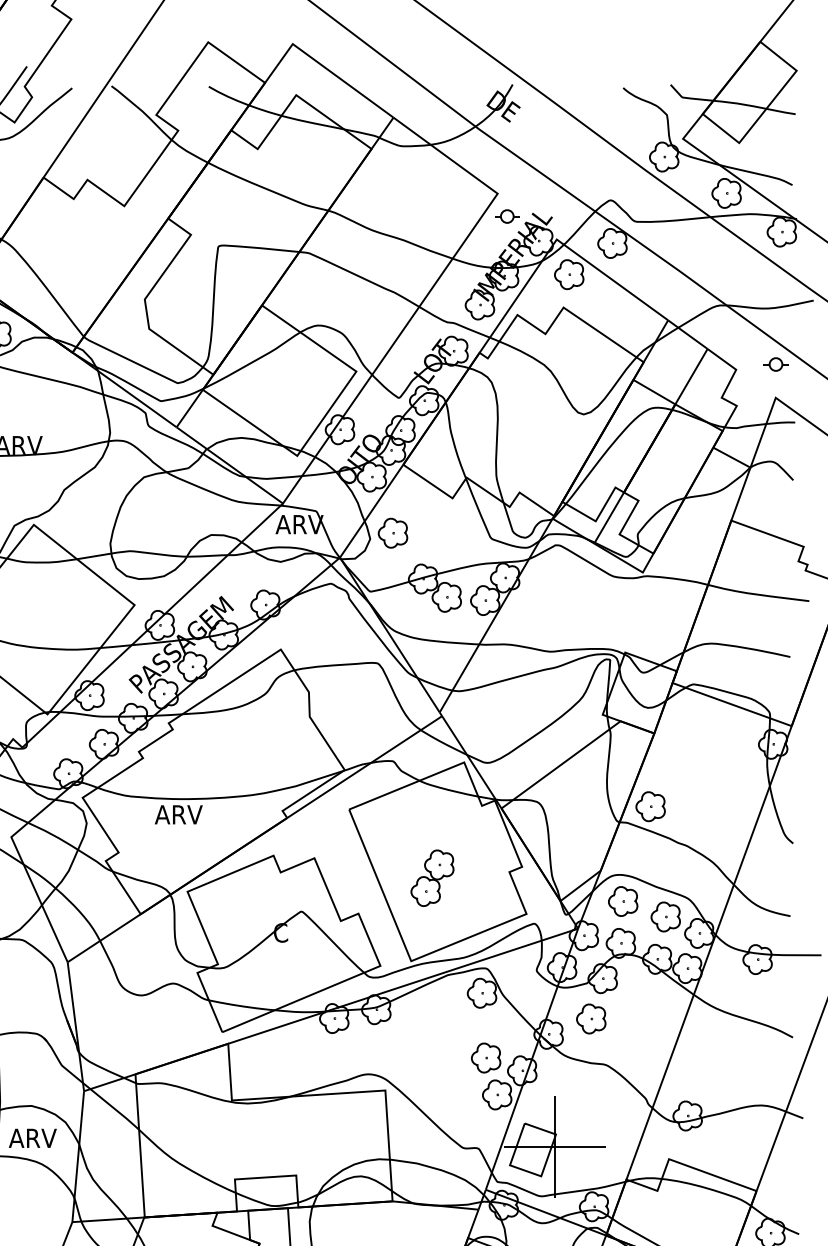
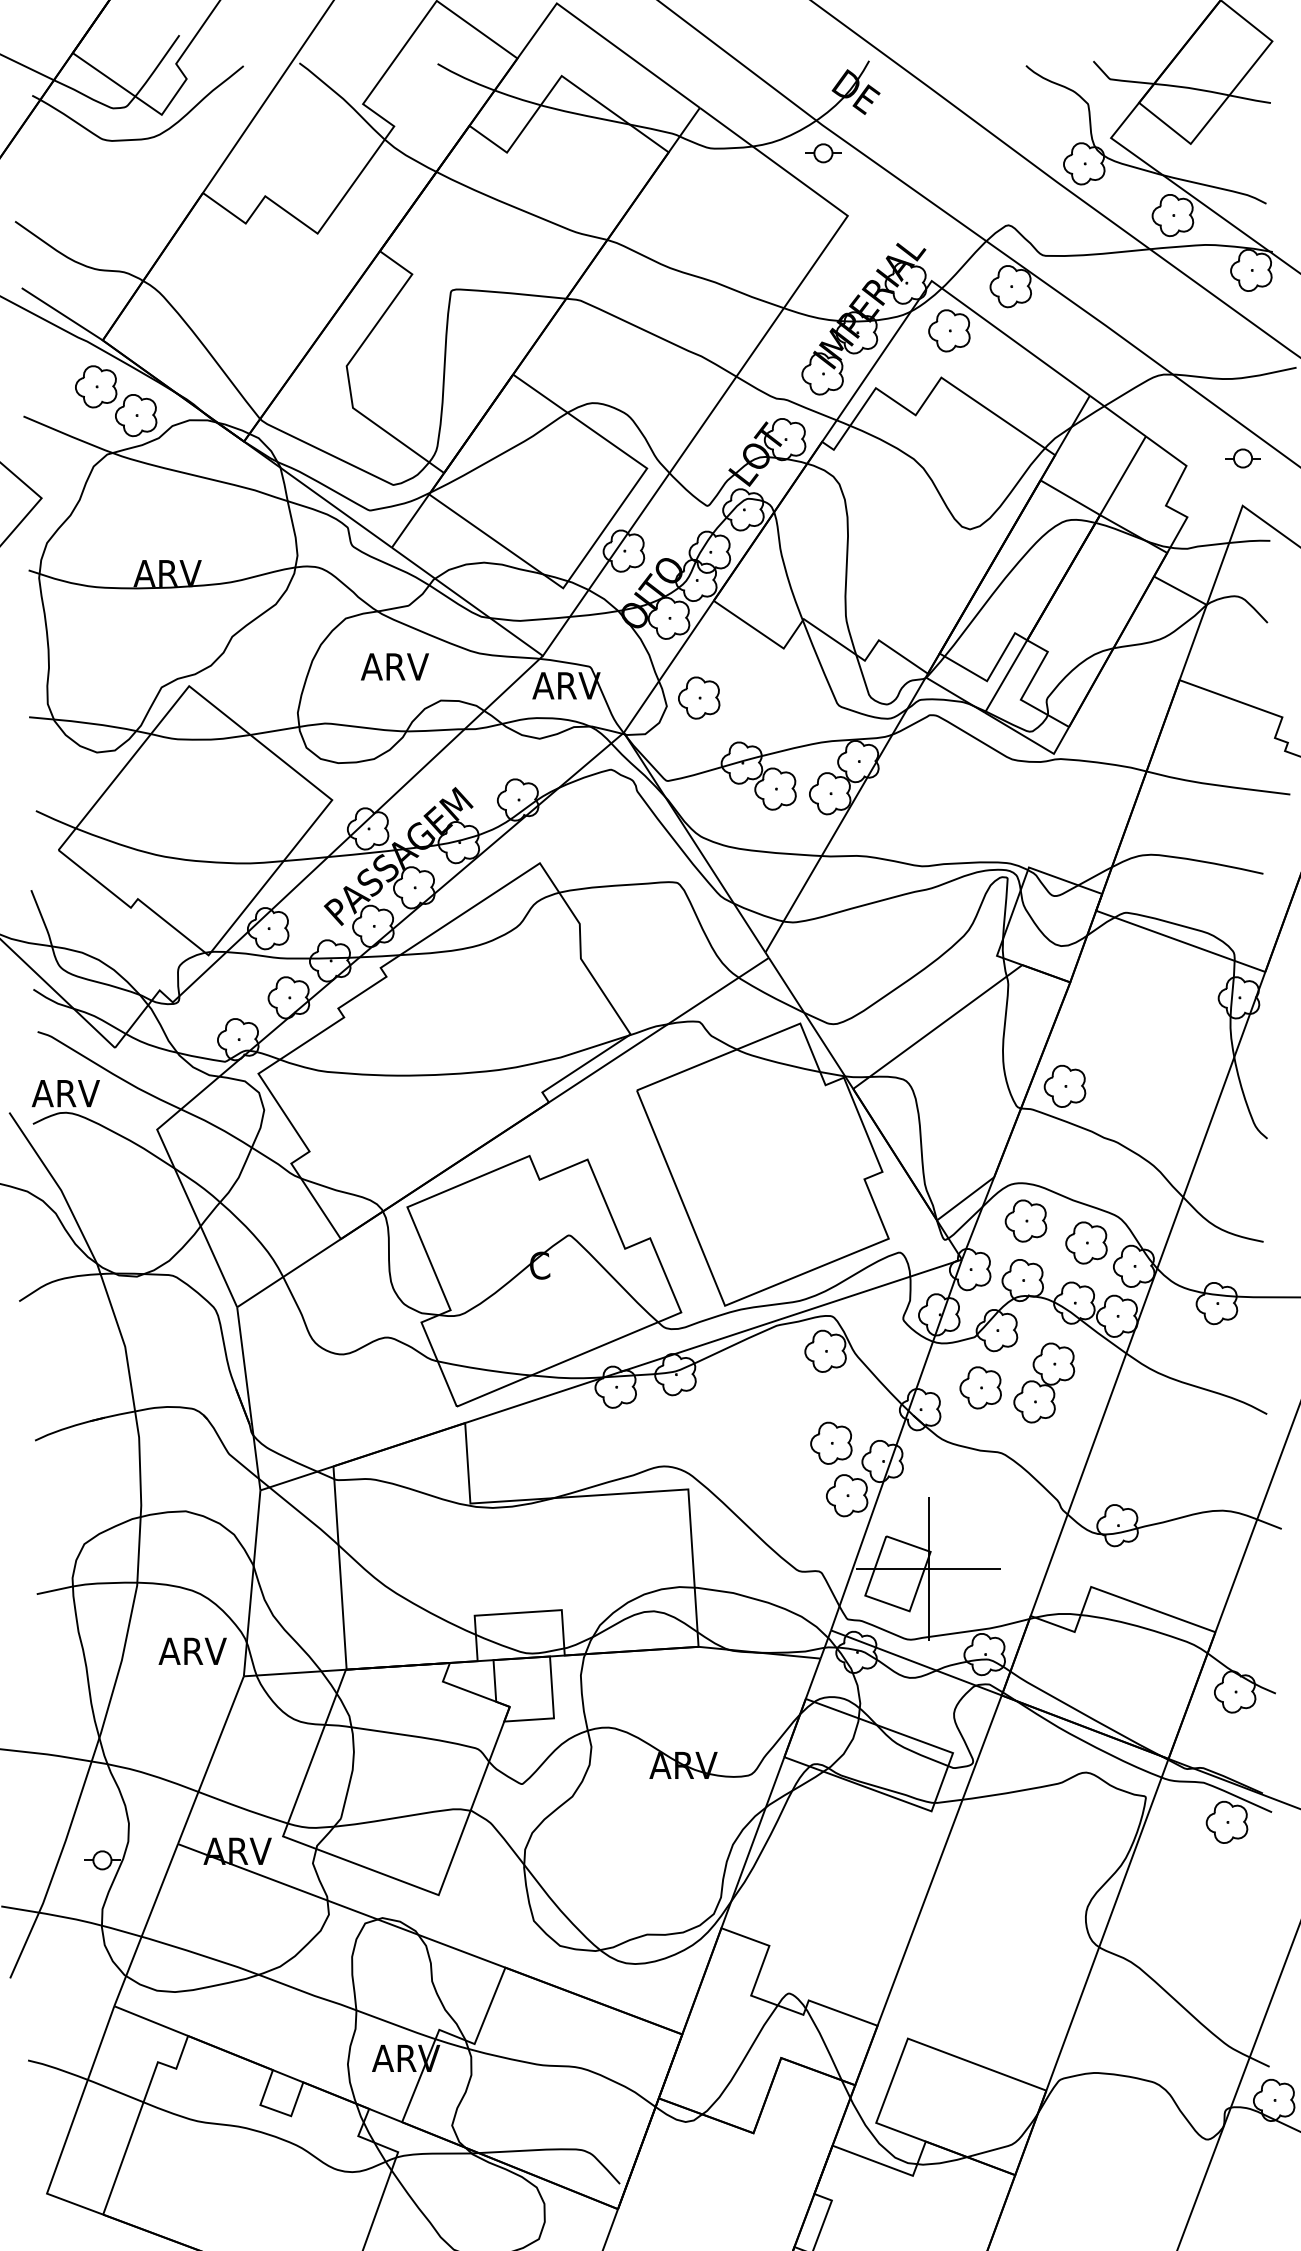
part: (507, 216) -> (823, 153), moved
text: (178, 814) -> (394, 666), moved
part: (432, 877) -> (1044, 1382), moved
text: (32, 1137) -> (192, 1650), moved

